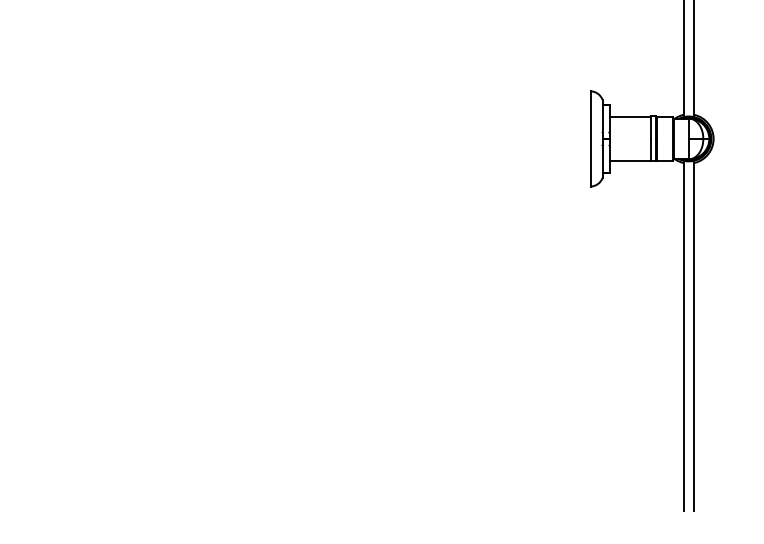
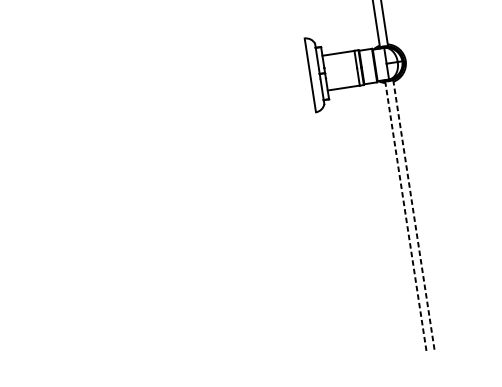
line: (683, 336) -> (405, 217), solid -> dashed
line: (694, 336) -> (414, 216), solid -> dashed

